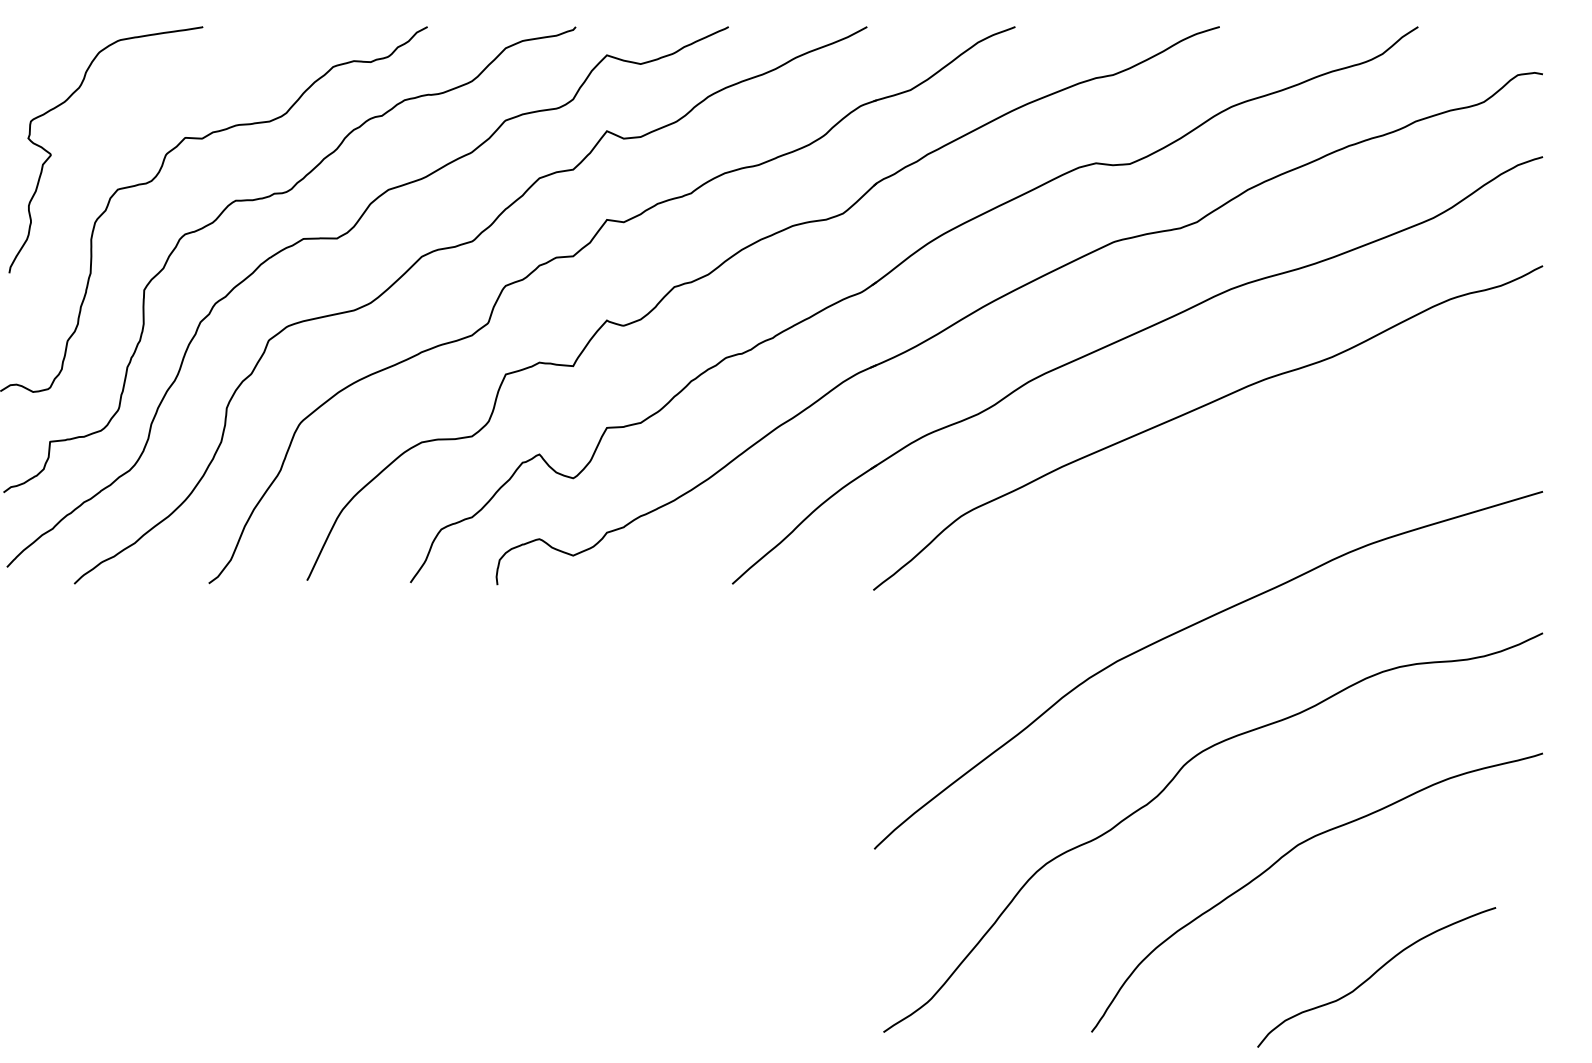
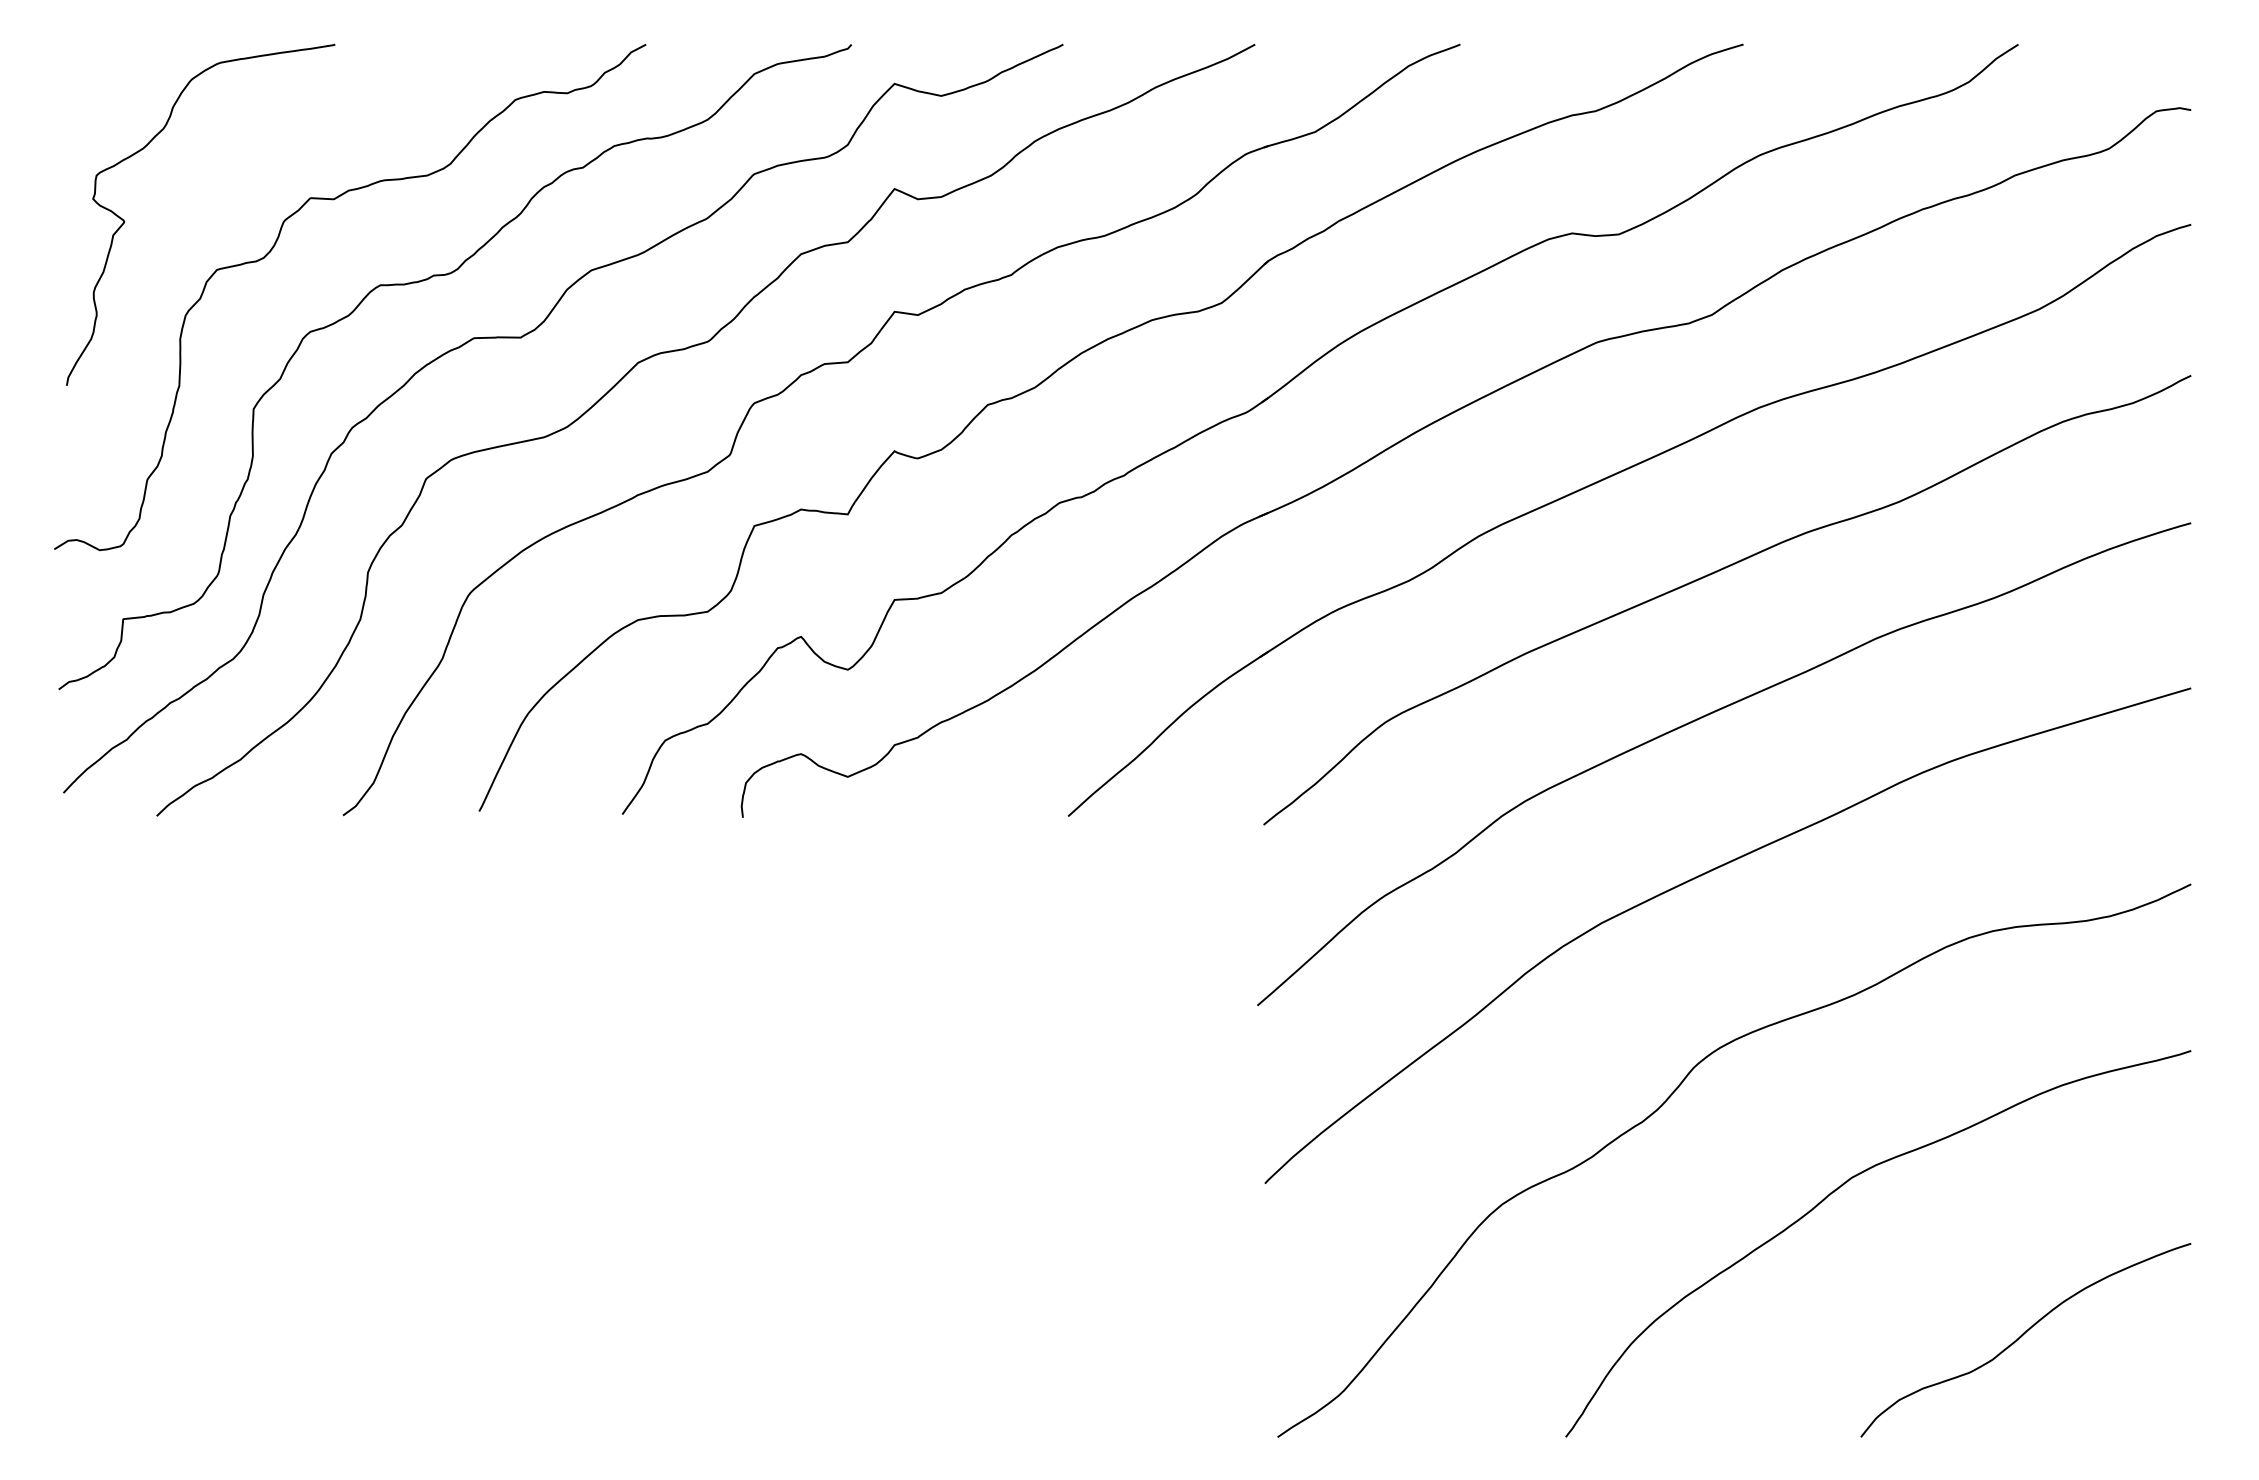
curve: (1190, 513) -> (1702, 718), added
curve: (1374, 974) -> (2022, 1336), moved

